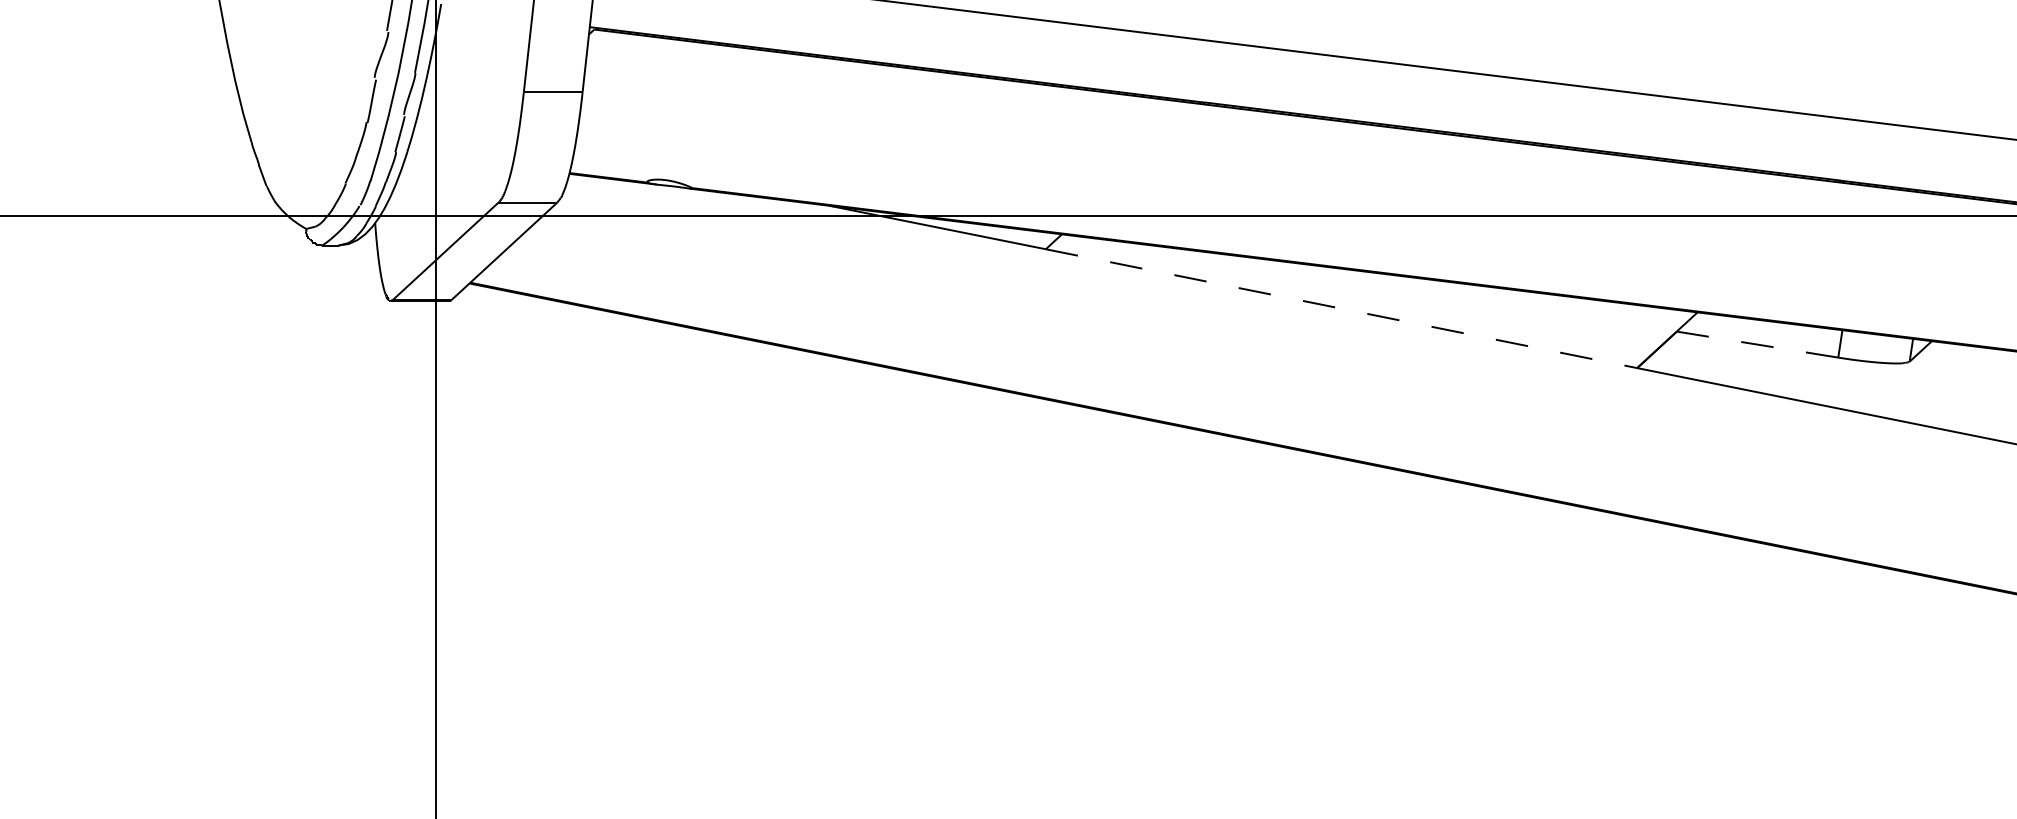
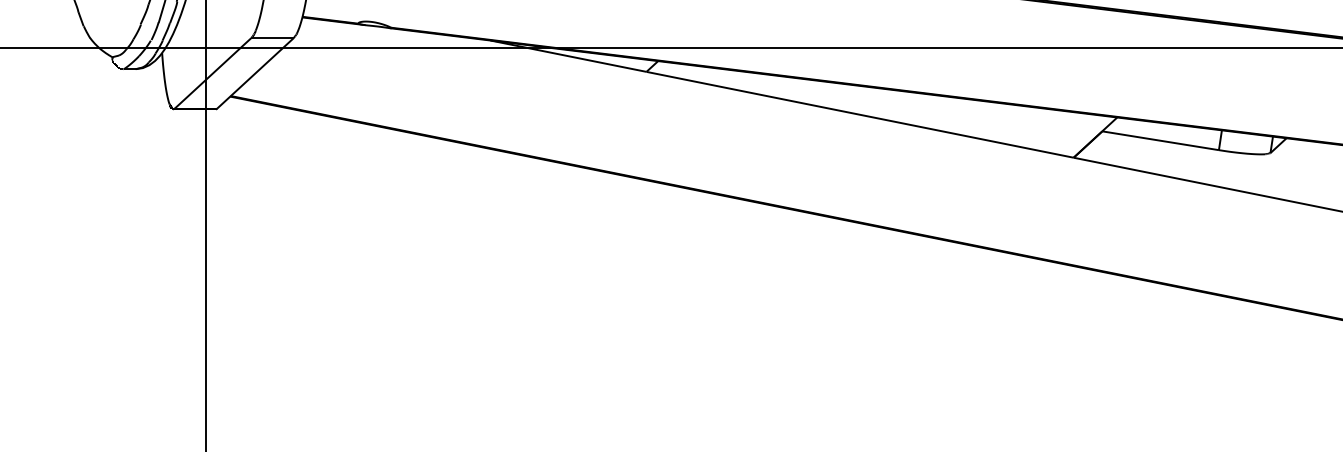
line: (1341, 308) -> (860, 114), dashed -> solid
line: (1757, 344) -> (1160, 140), dashed -> solid

